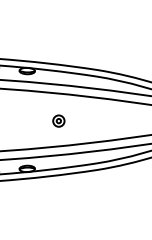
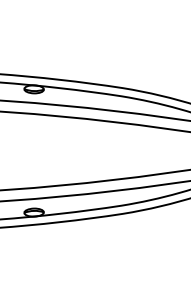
part: (58, 121) -> (73, 152), removed

